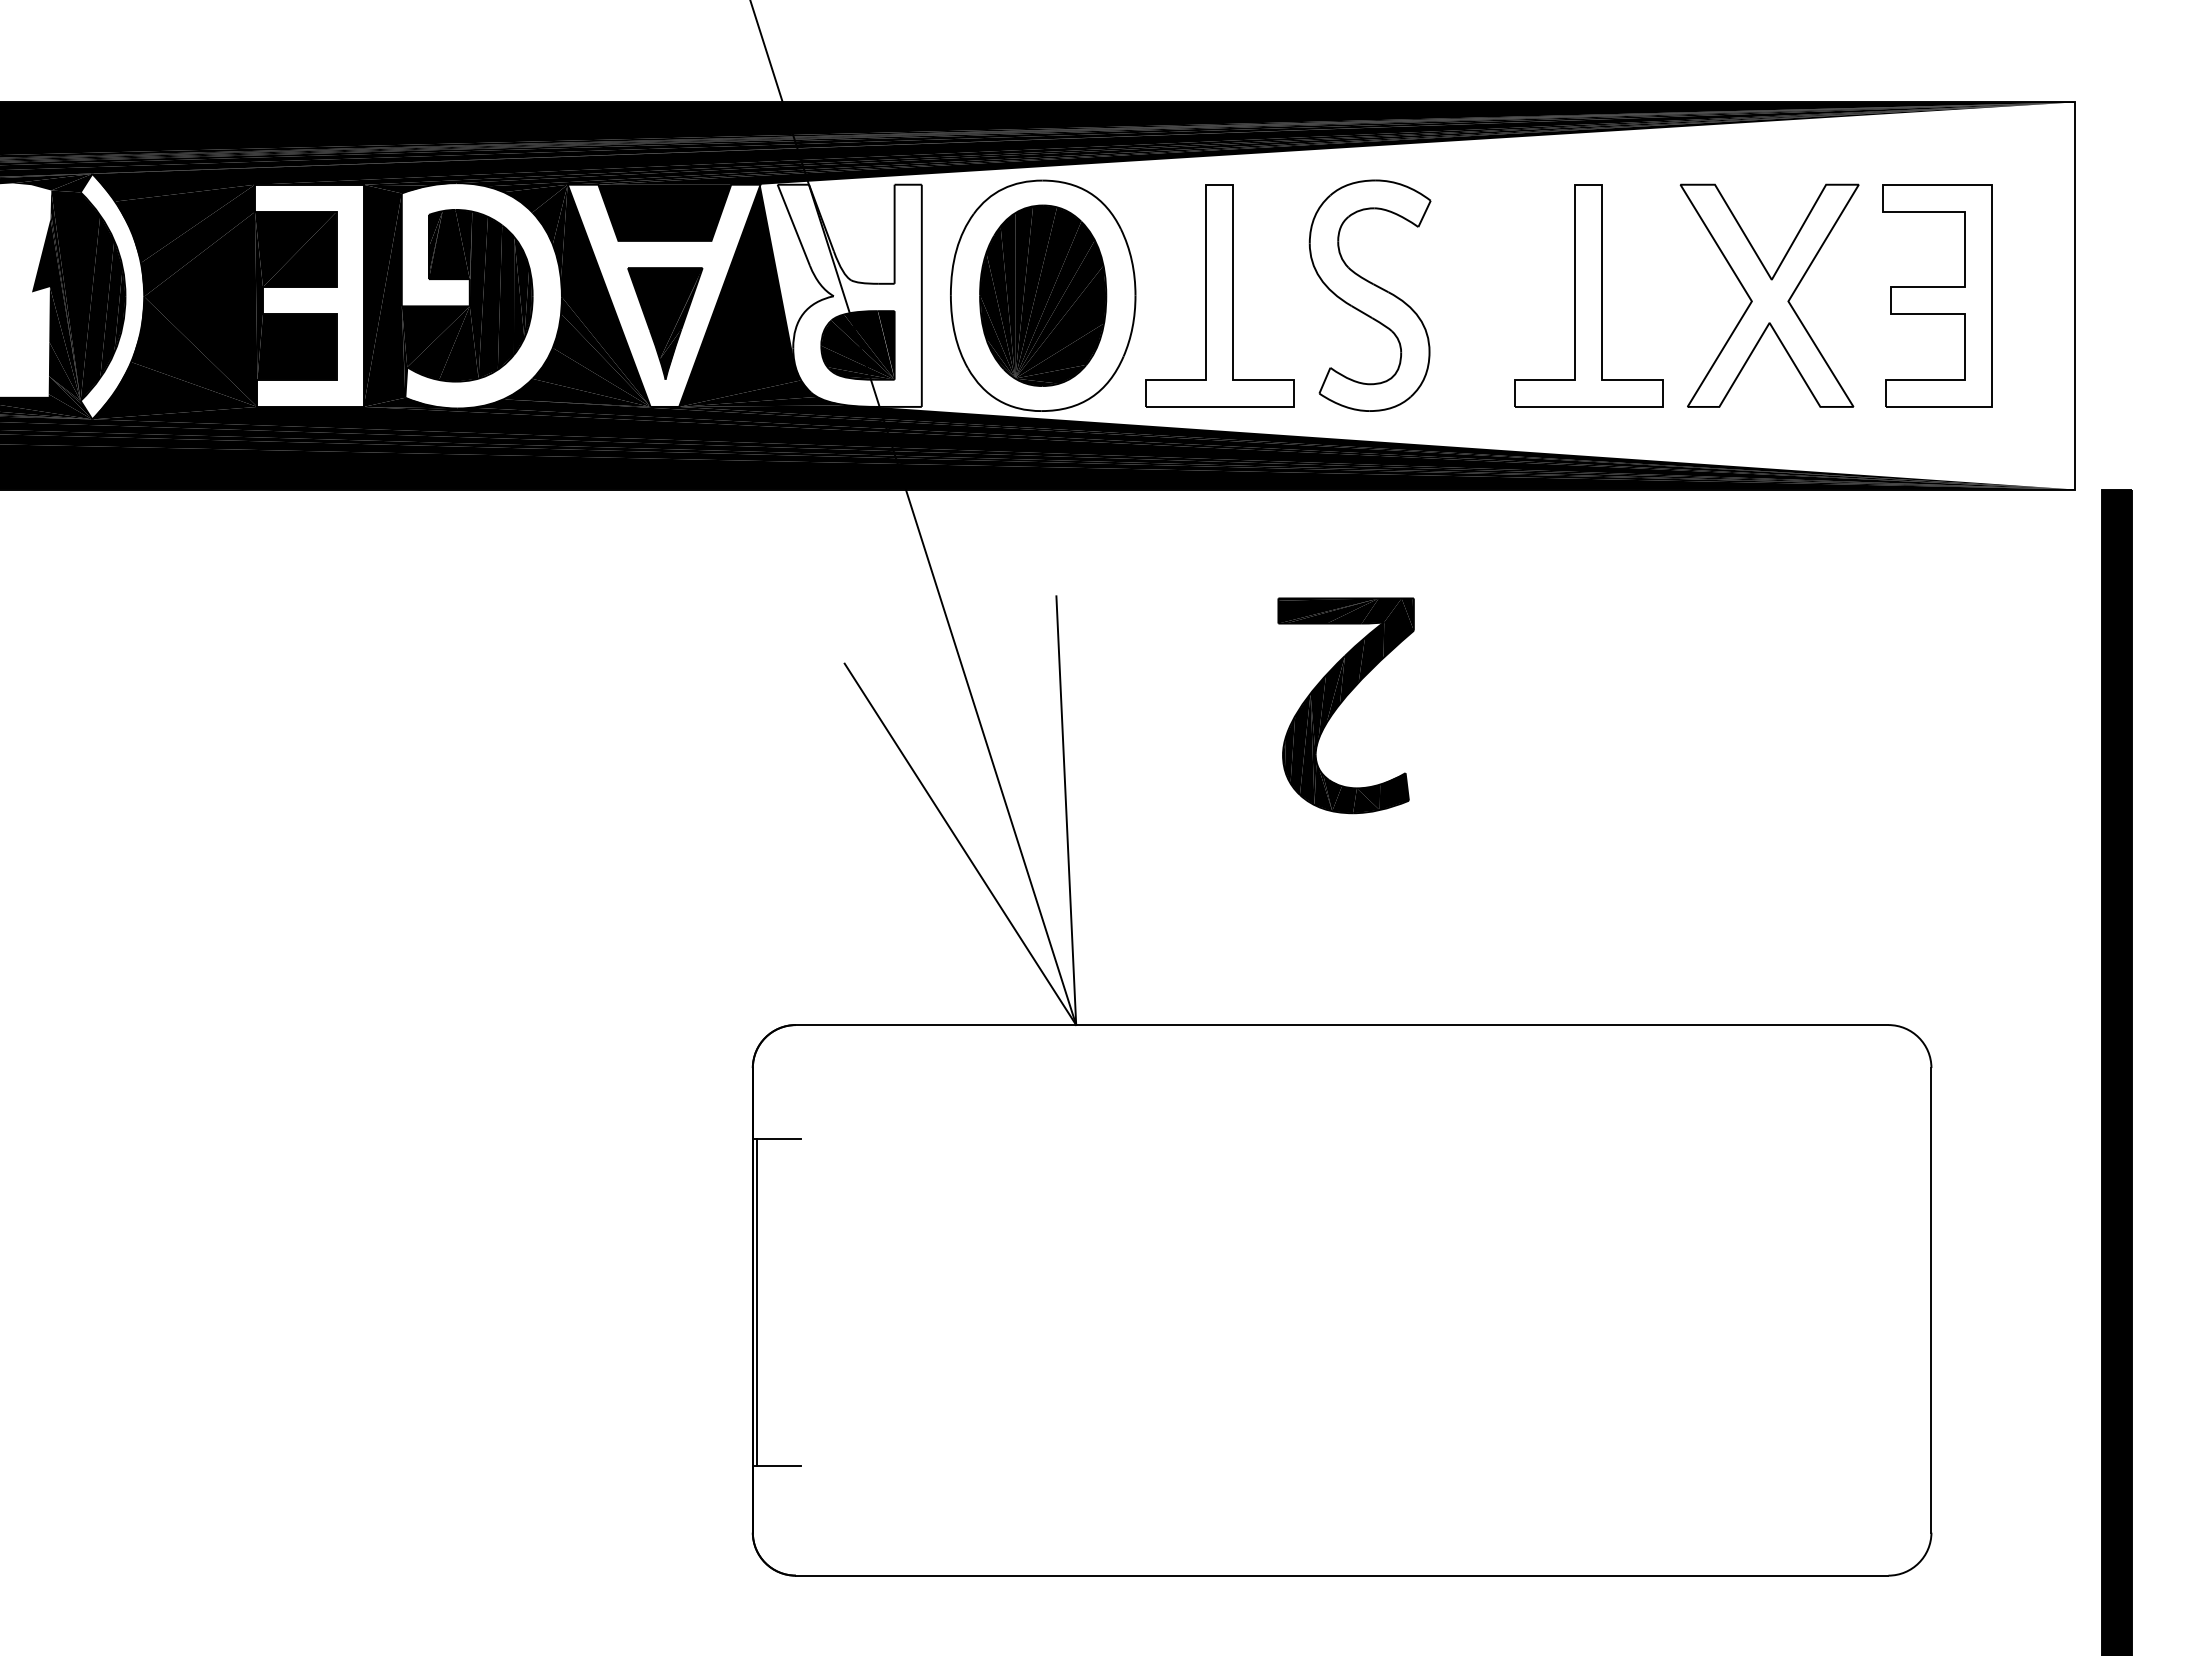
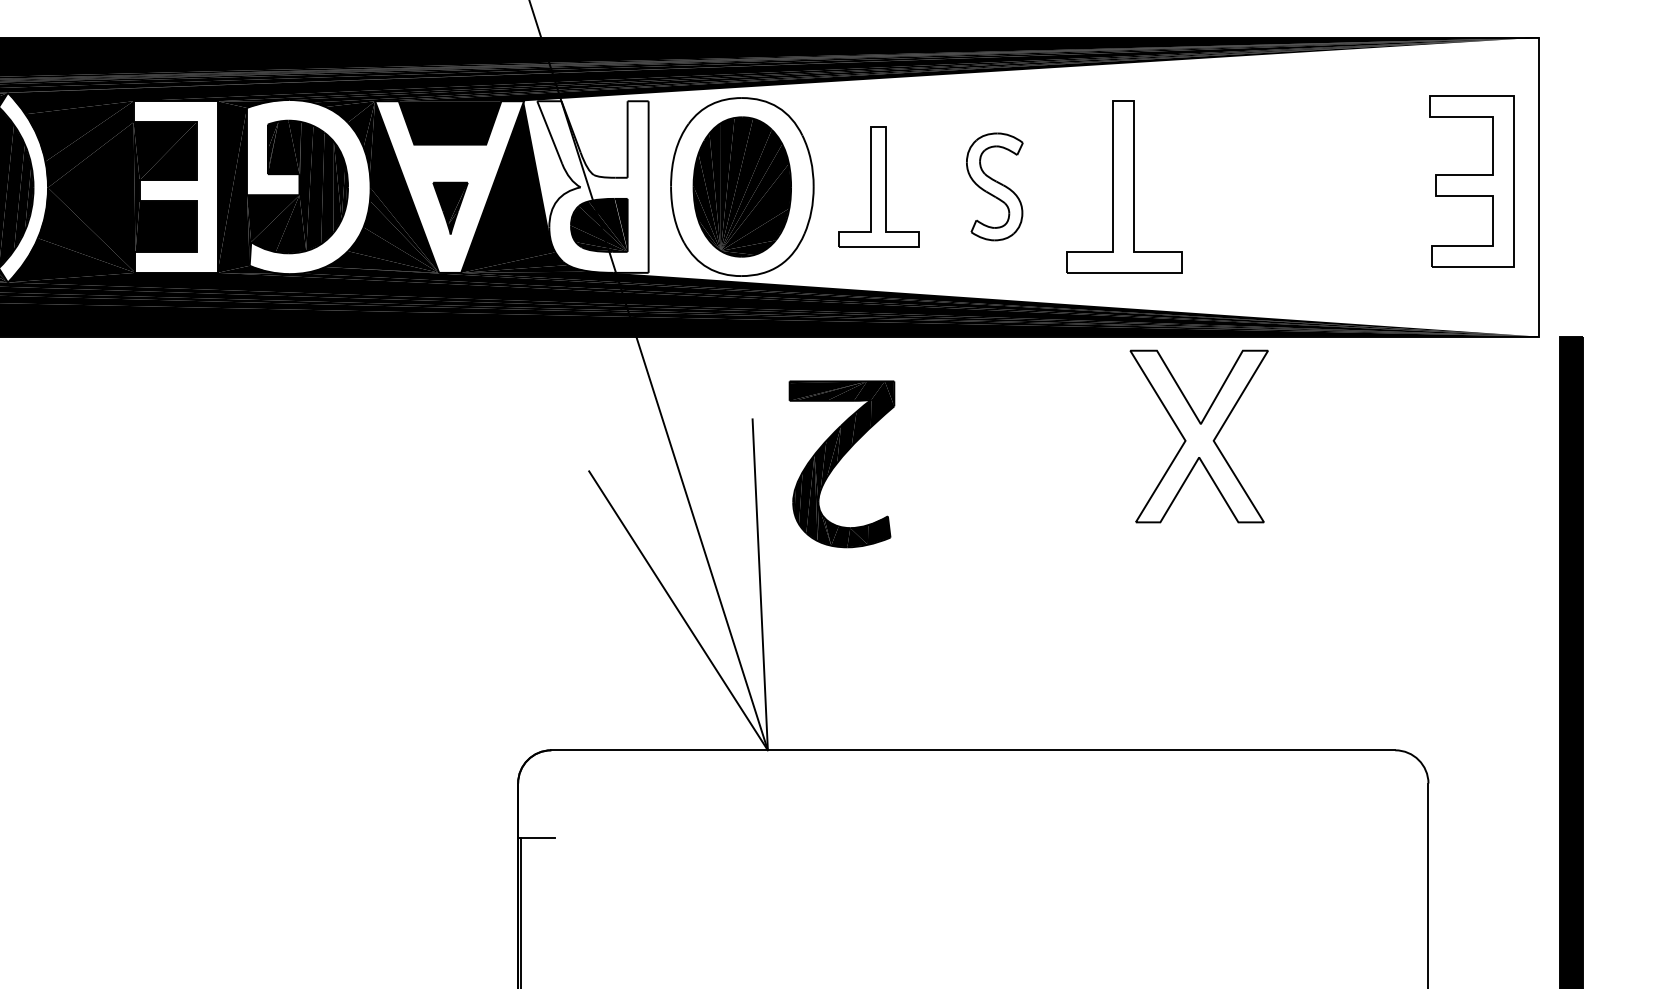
part: (1219, 295) -> (878, 186), size x0.7
part: (1369, 295) -> (994, 186), size x0.6
part: (1588, 295) -> (1124, 186), moved
part: (1769, 295) -> (1199, 436), moved
part: (1937, 295) -> (1471, 181), moved
part: (665, 323) -> (450, 208), size x0.6
part: (1345, 705) -> (841, 464), moved

